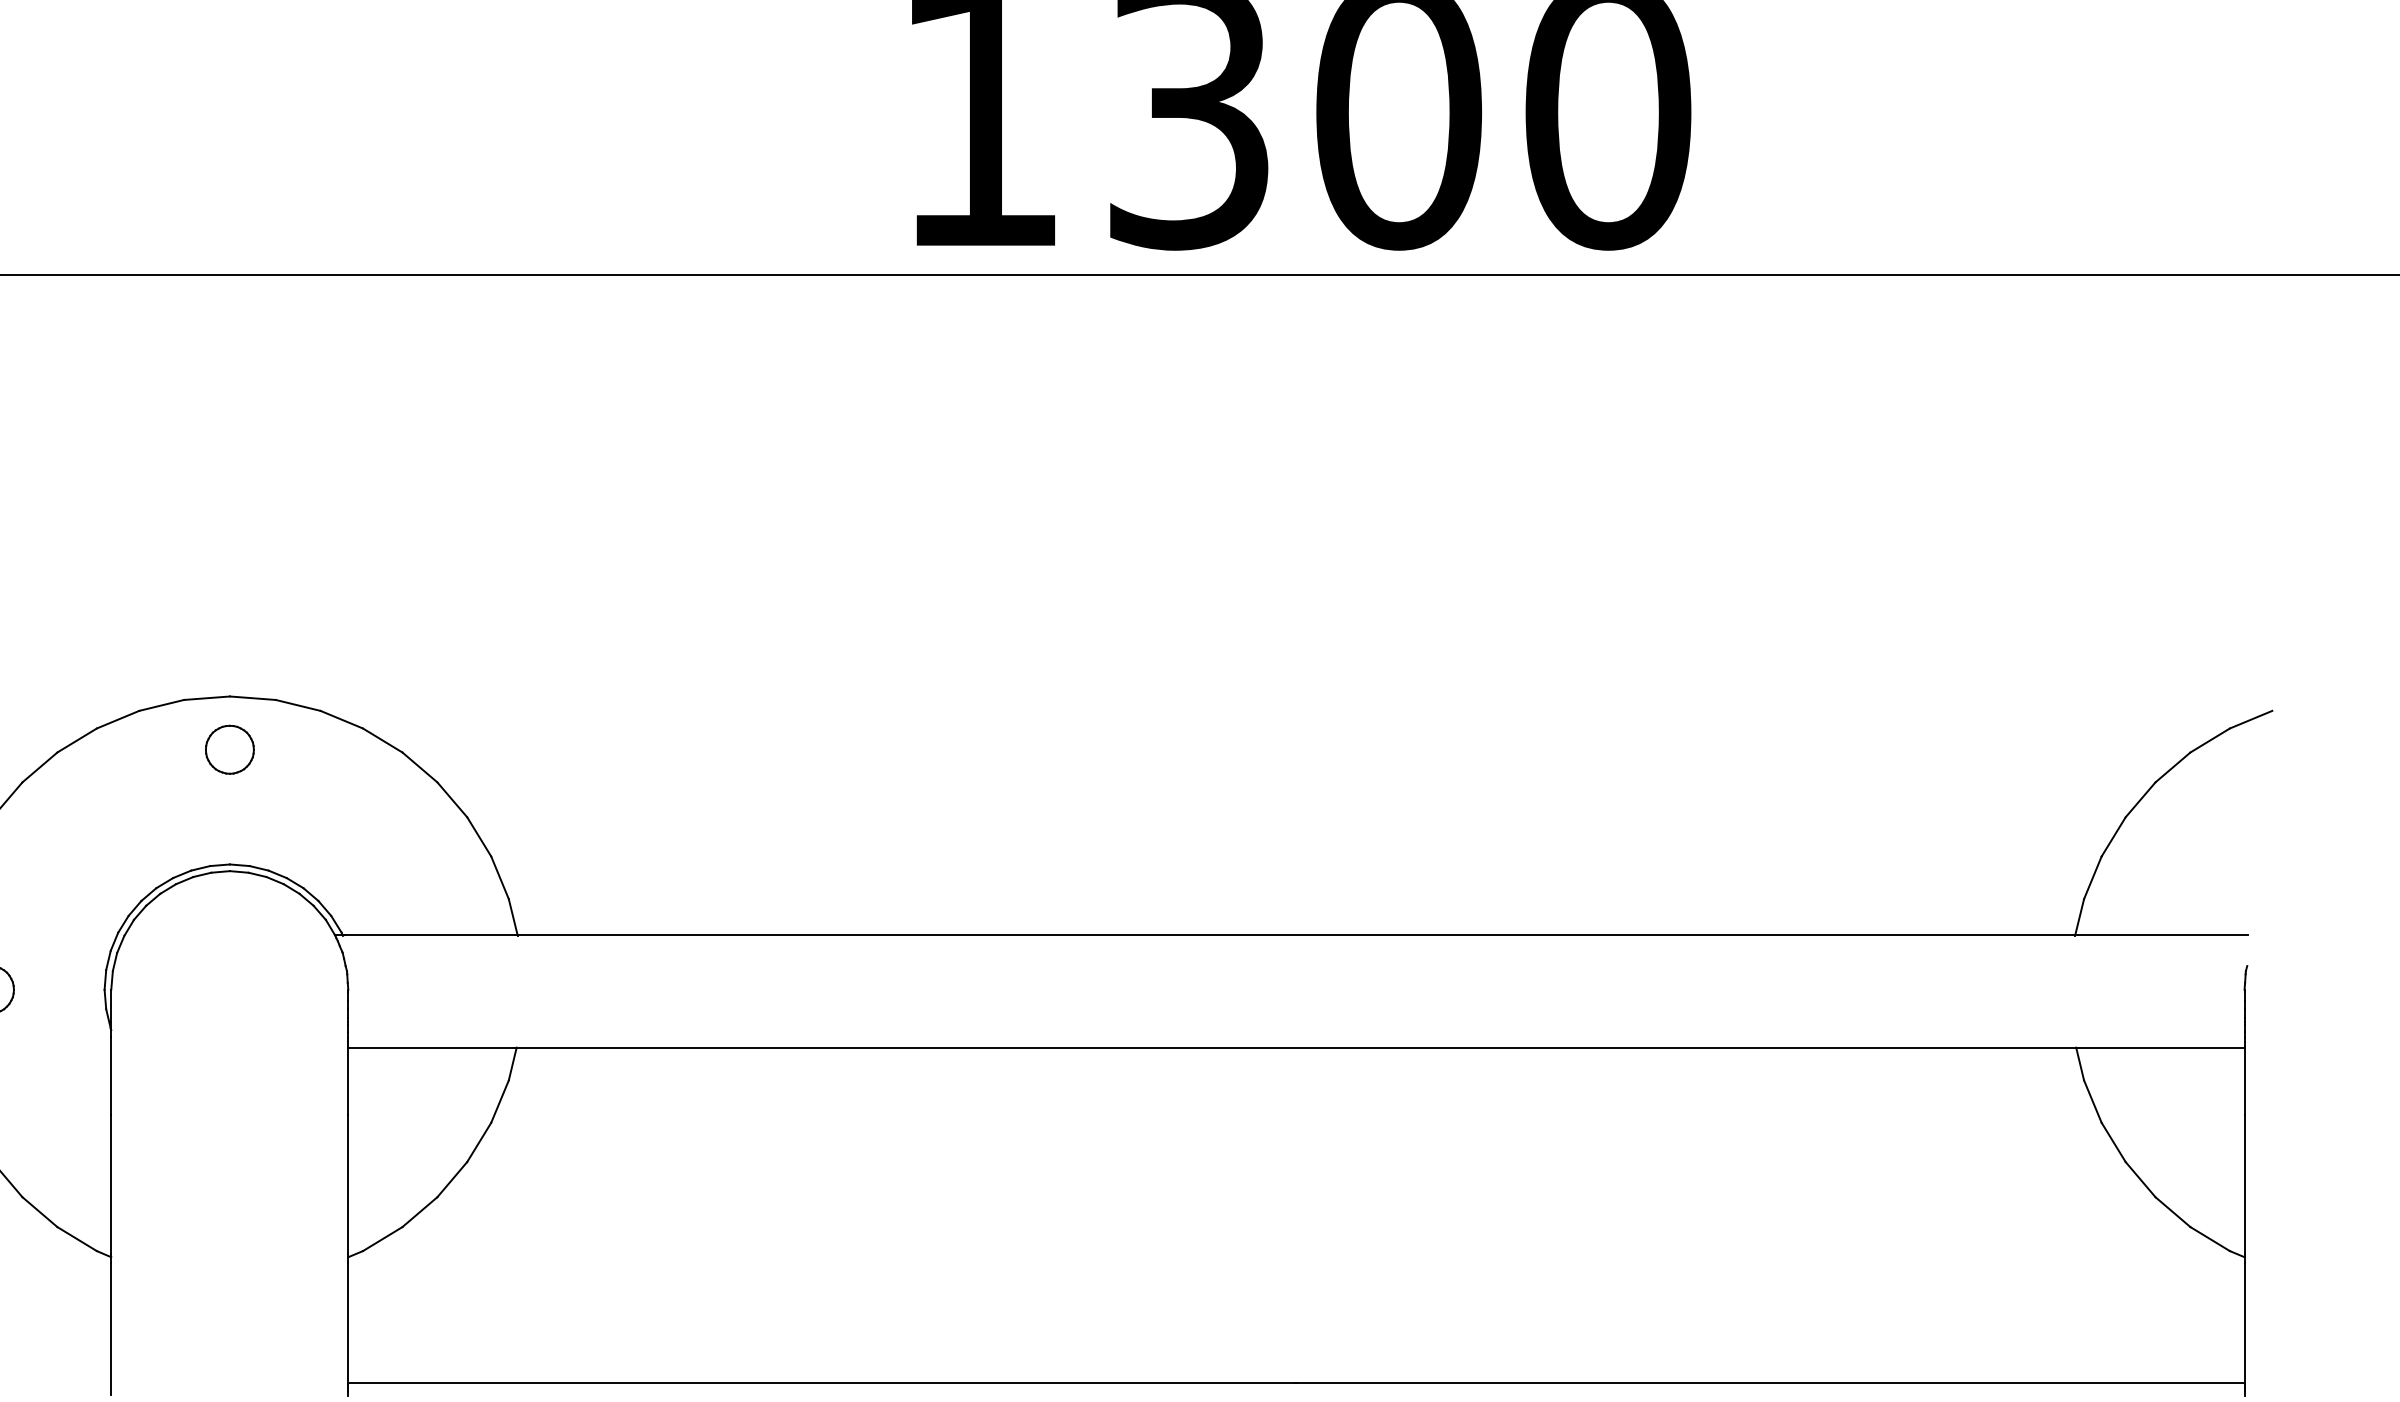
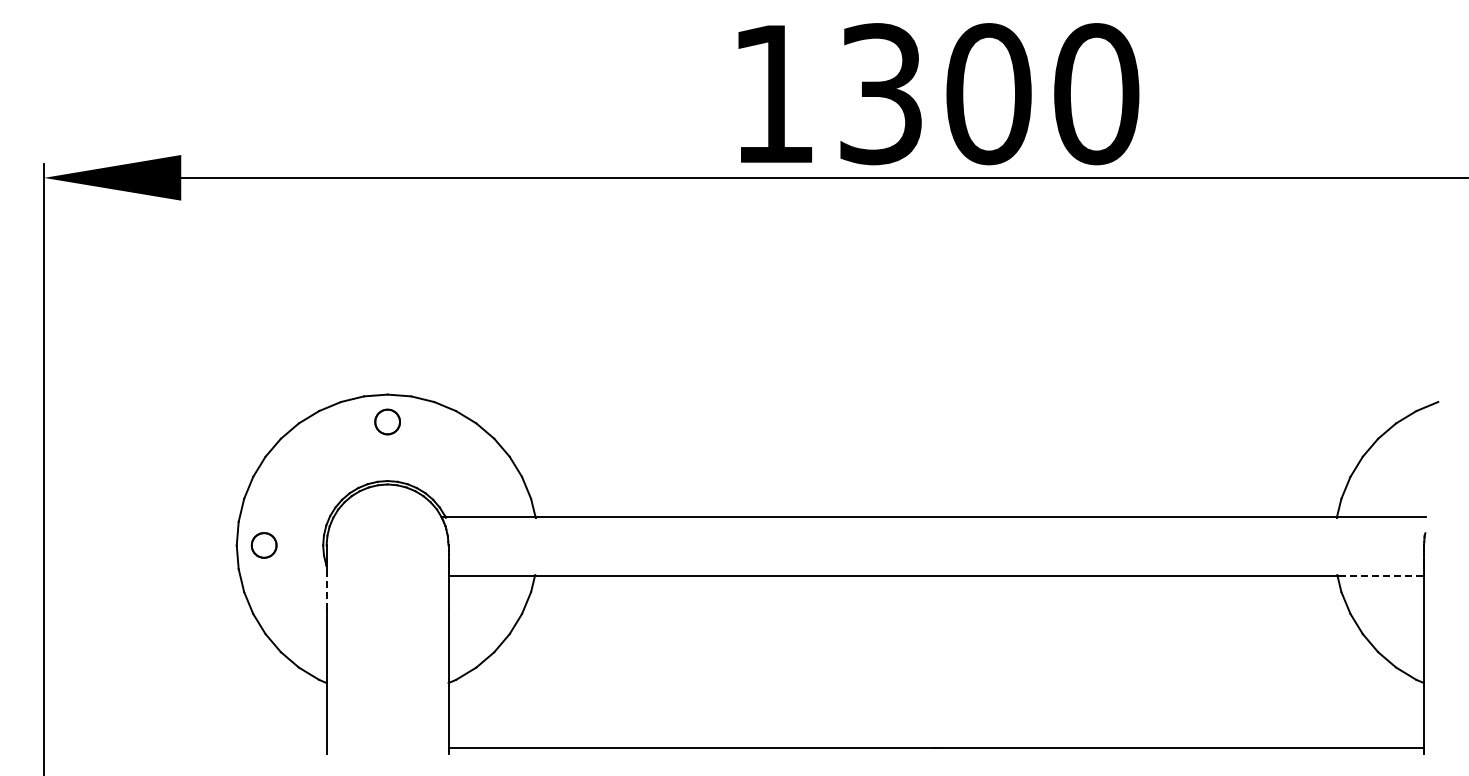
line: (2161, 1048) -> (1381, 575), solid -> dashed
line: (111, 1077) -> (326, 590), solid -> dashed

